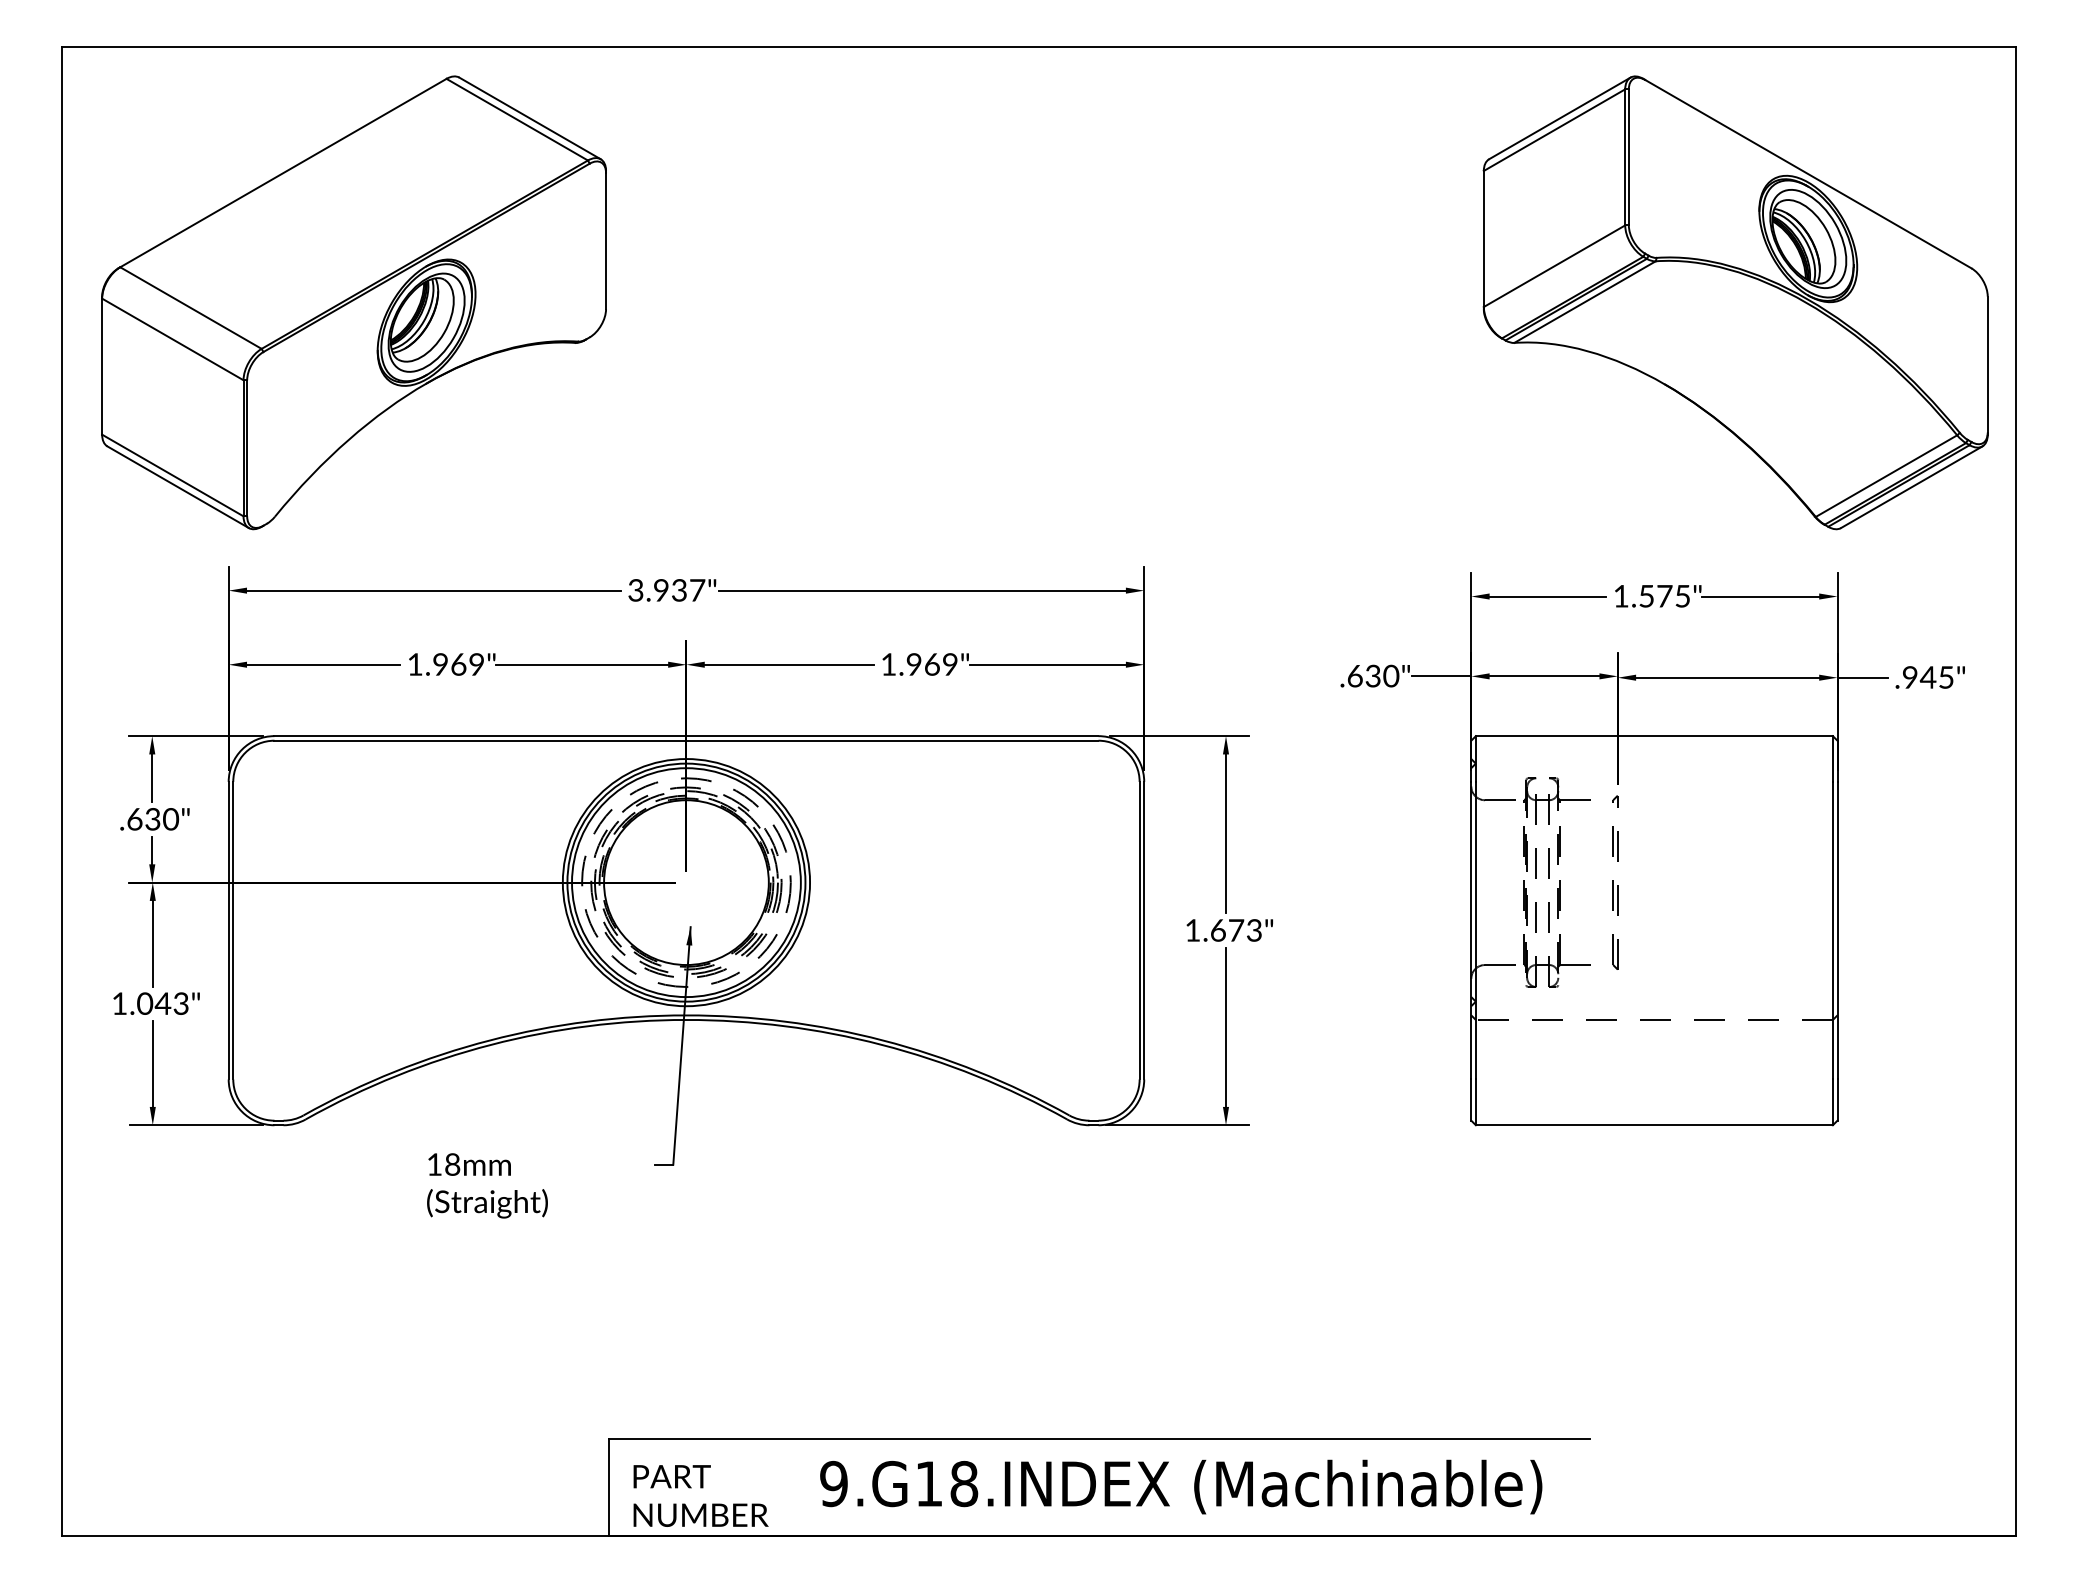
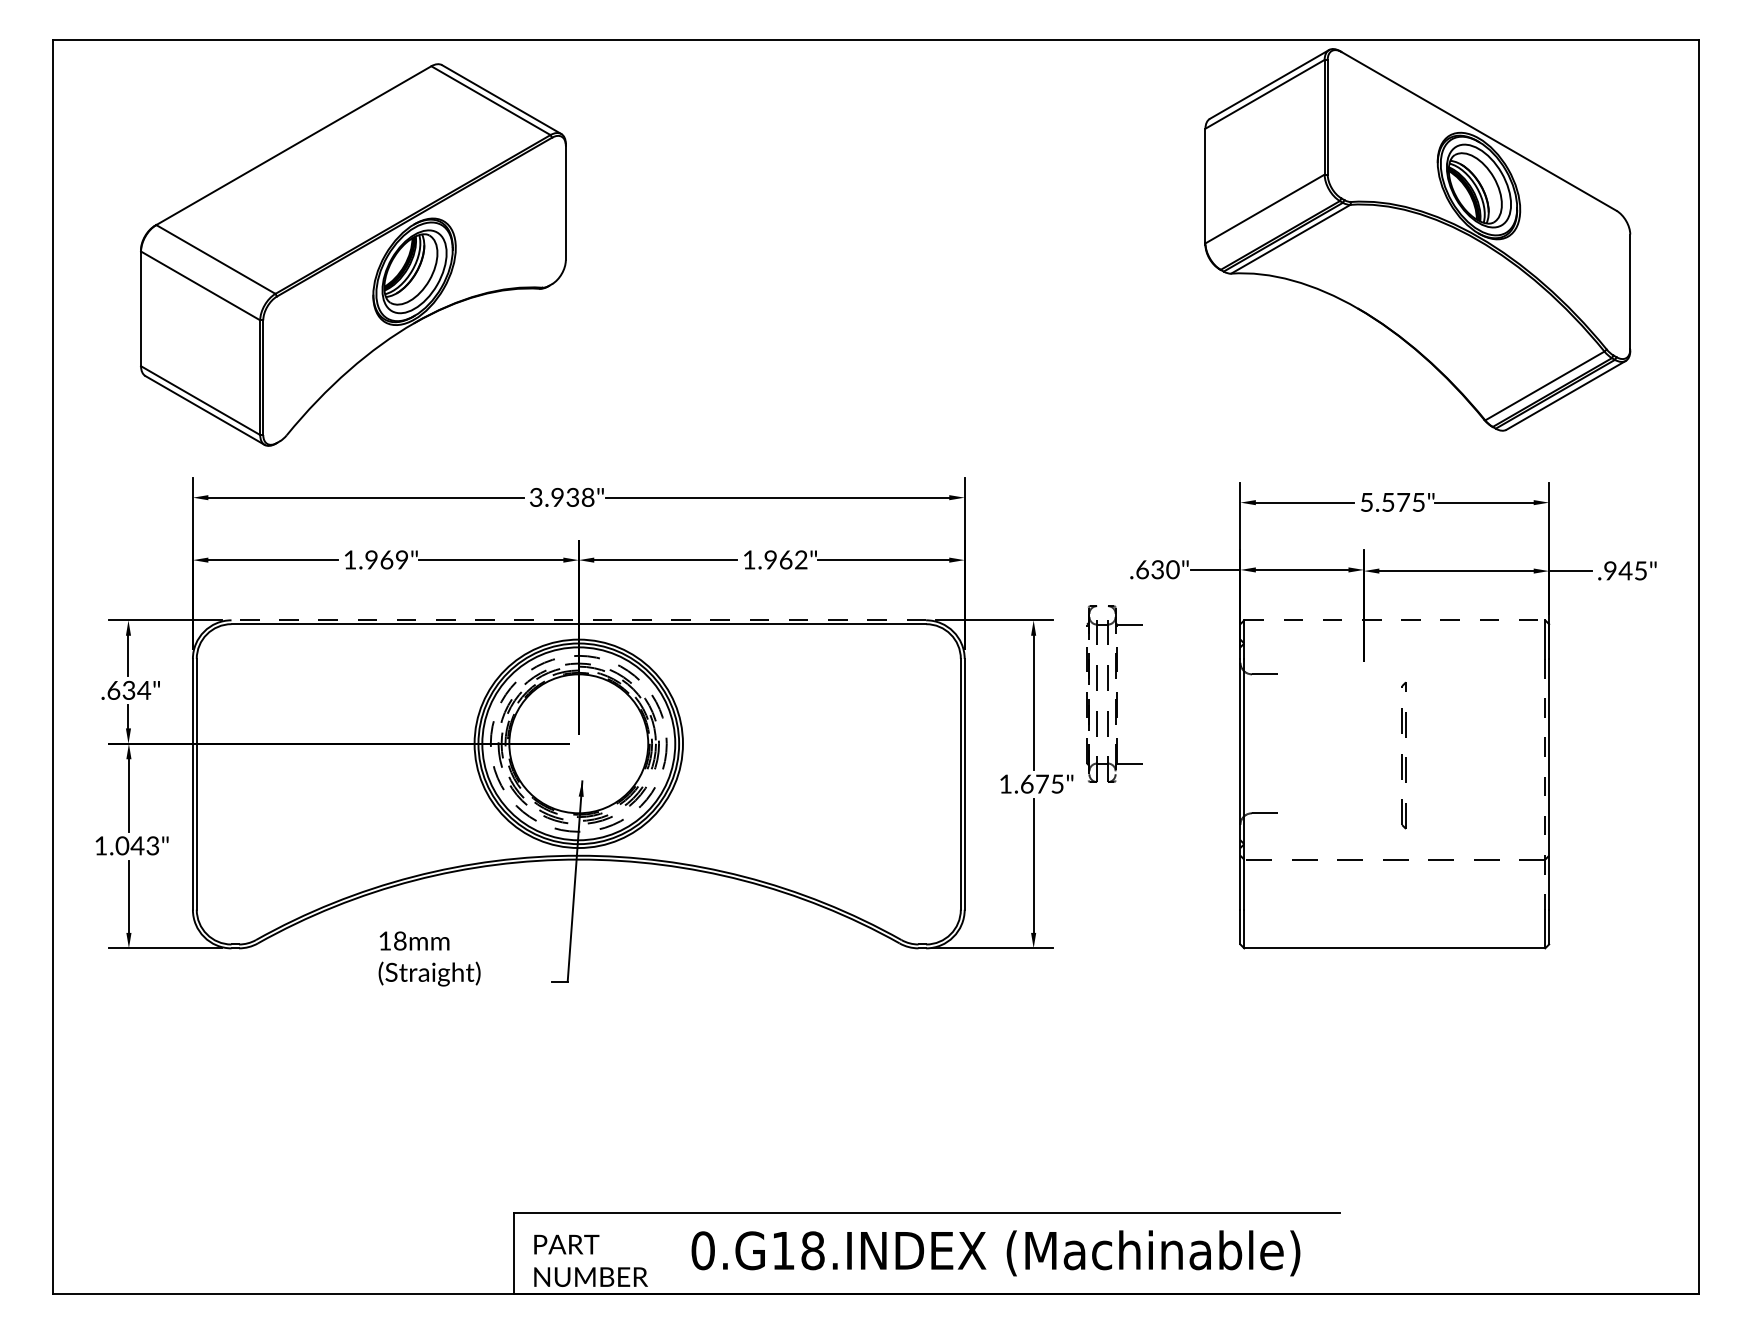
part: (353, 302) -> (352, 254), moved
part: (1735, 302) -> (1417, 239), moved
text: (697, 590) -> (588, 497), 3.937" -> 3.938"
text: (1621, 596) -> (1367, 502), 1.575" -> 5.575"
text: (949, 664) -> (800, 559), 1.969" -> 1.962"
line: (686, 736) -> (578, 620), solid -> dashed
line: (1654, 736) -> (1394, 620), solid -> dashed
text: (170, 819) -> (143, 690), .630" -> .634"
part: (1556, 882) -> (1114, 693), moved
part: (1615, 882) -> (1404, 755), moved
text: (1254, 930) -> (1057, 784), 1.673" -> 1.675"
line: (1832, 930) -> (1544, 784), solid -> dashed
text: (487, 1185) -> (429, 958), moved
text: (833, 1484) -> (702, 1251), 9.G18.INDEX -> 0.G18.INDEX

